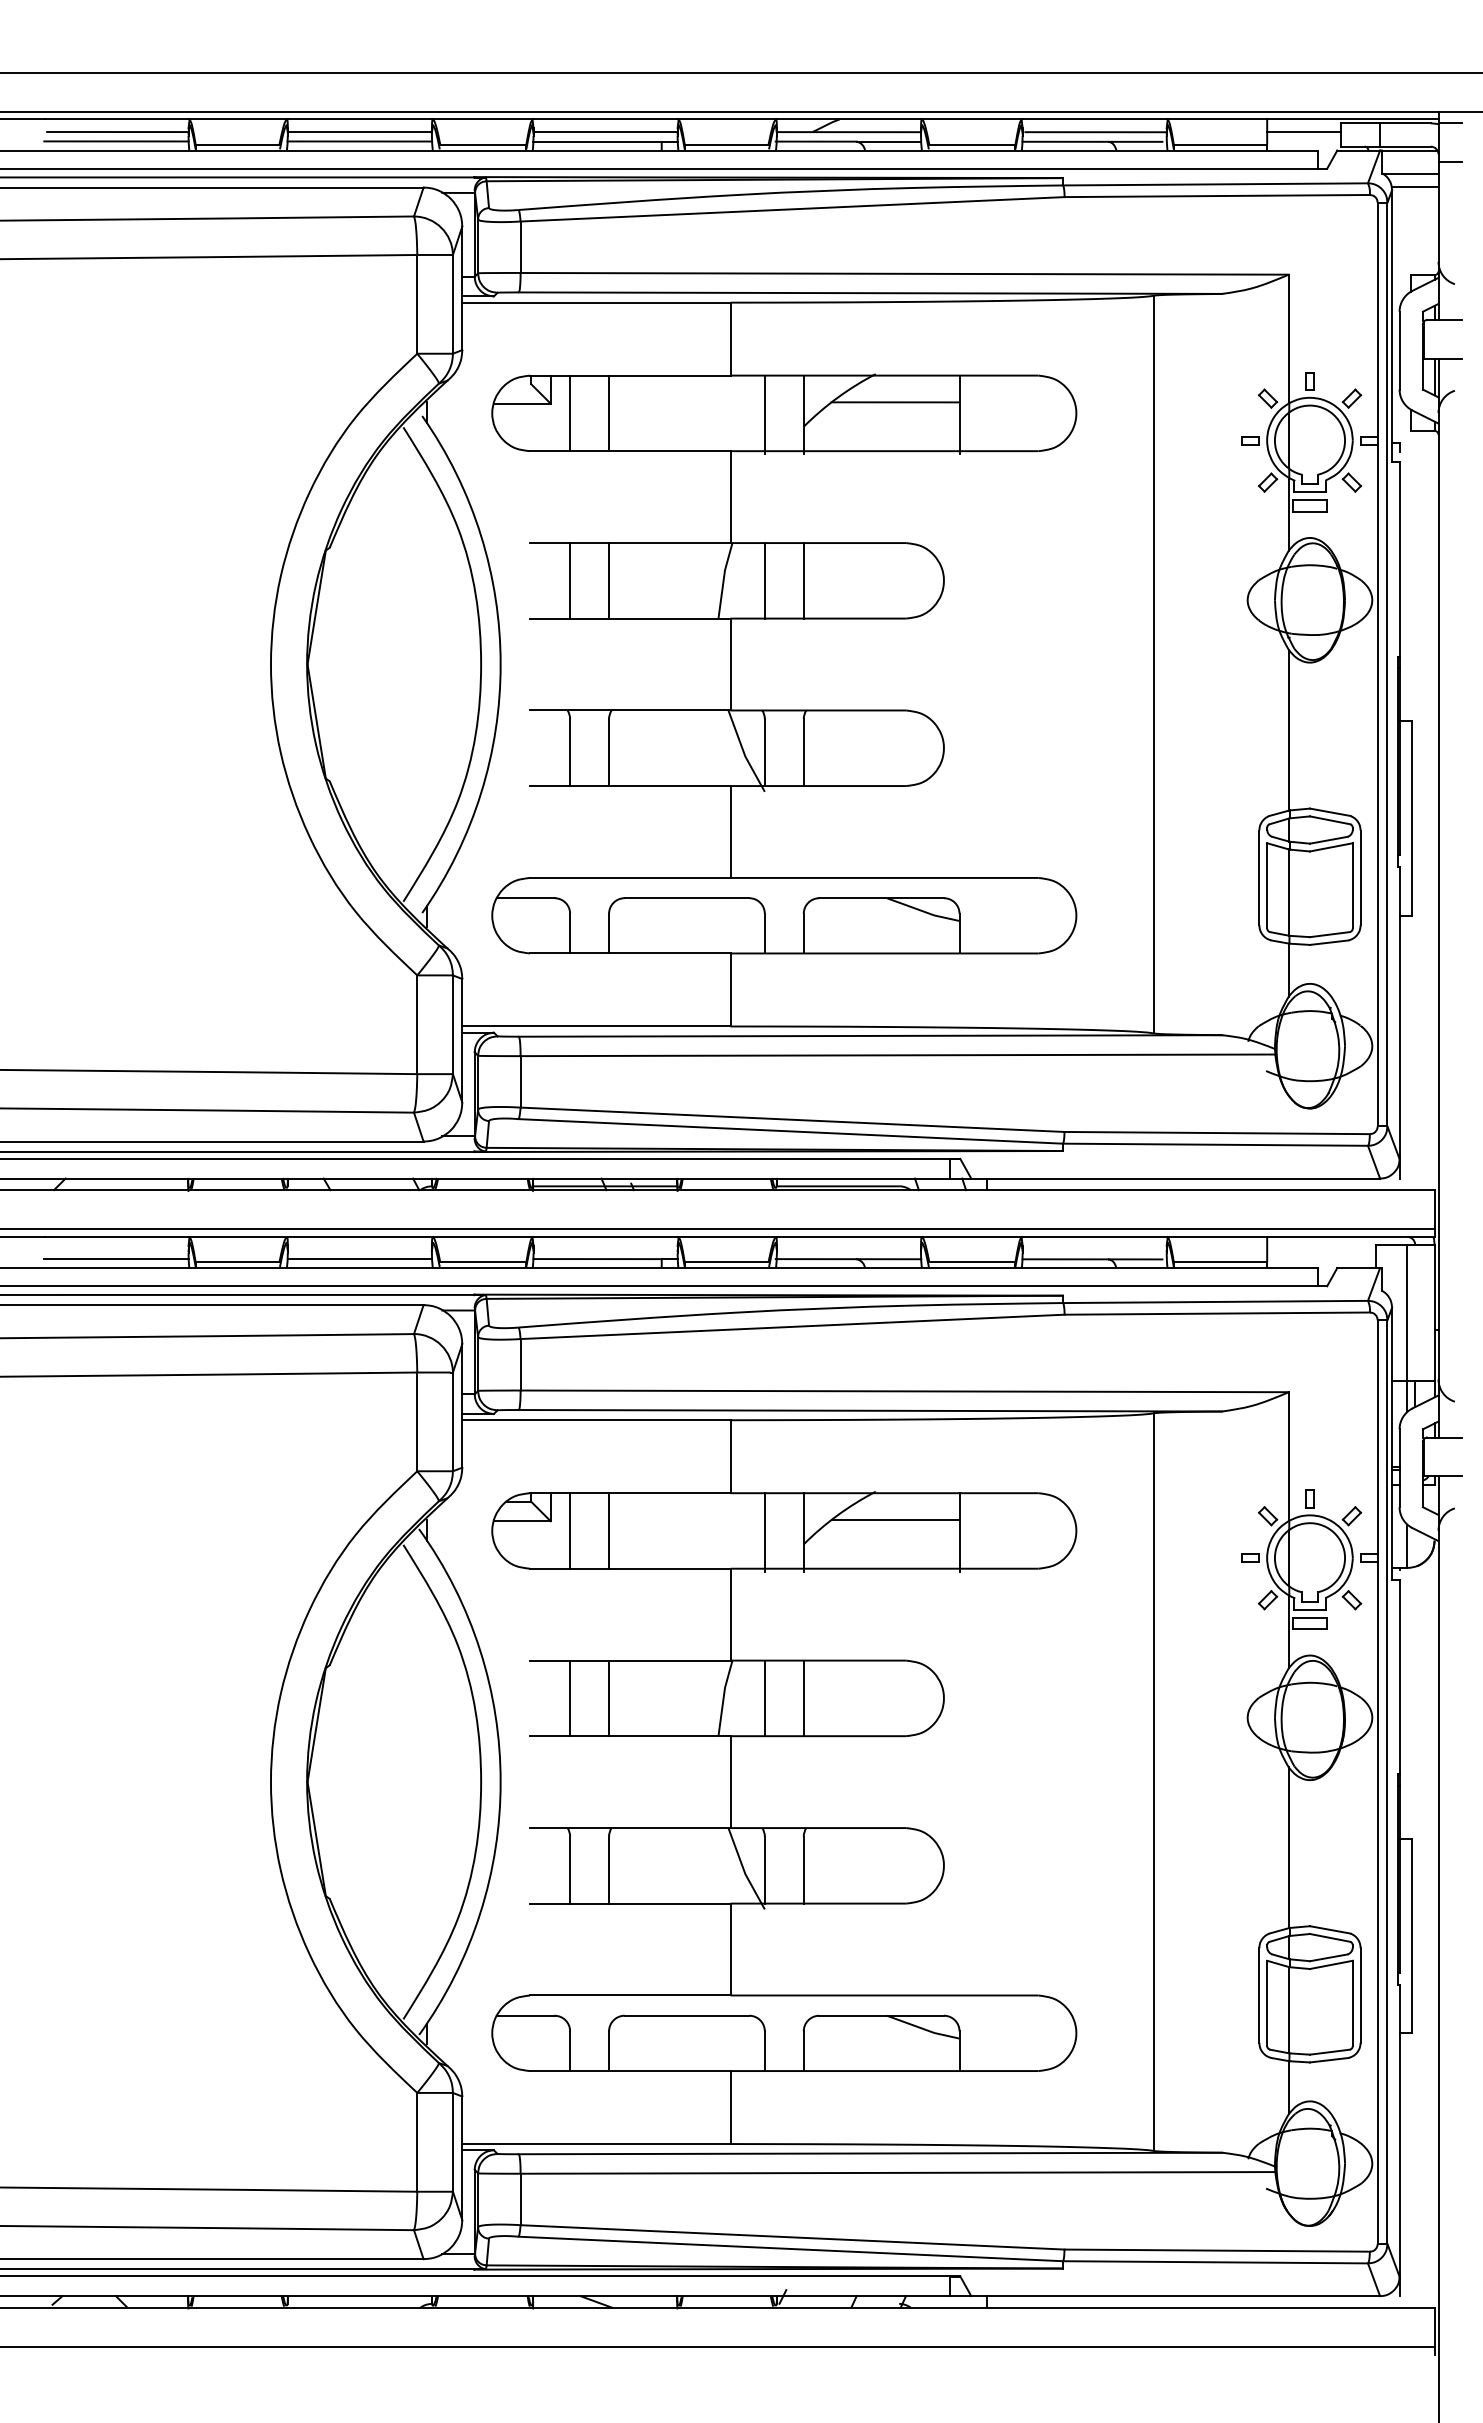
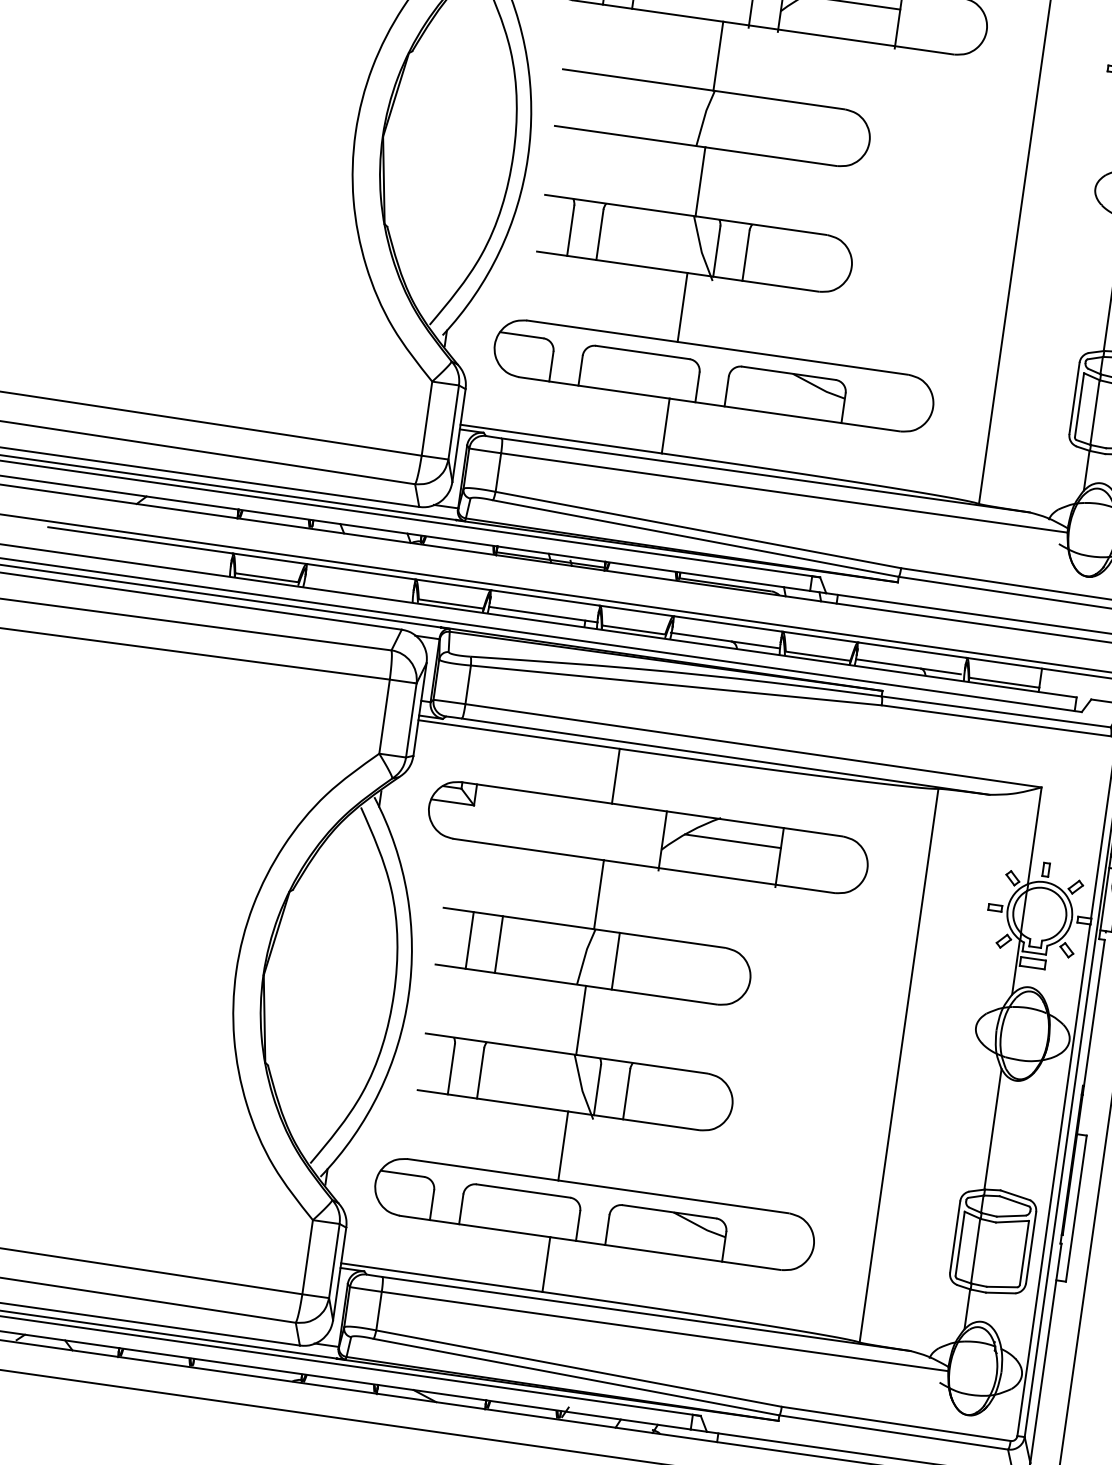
line: (570, 580) -> (589, 101), removed
line: (609, 580) -> (618, 105), removed
line: (764, 580) -> (734, 122), removed
line: (803, 580) -> (764, 126), removed
line: (116, 1259) -> (176, 562), removed
line: (359, 1259) -> (358, 588), removed
line: (570, 1530) -> (487, 814), removed
line: (609, 1530) -> (517, 818), removed
line: (764, 1532) -> (633, 836), removed
line: (803, 1698) -> (644, 965), removed

